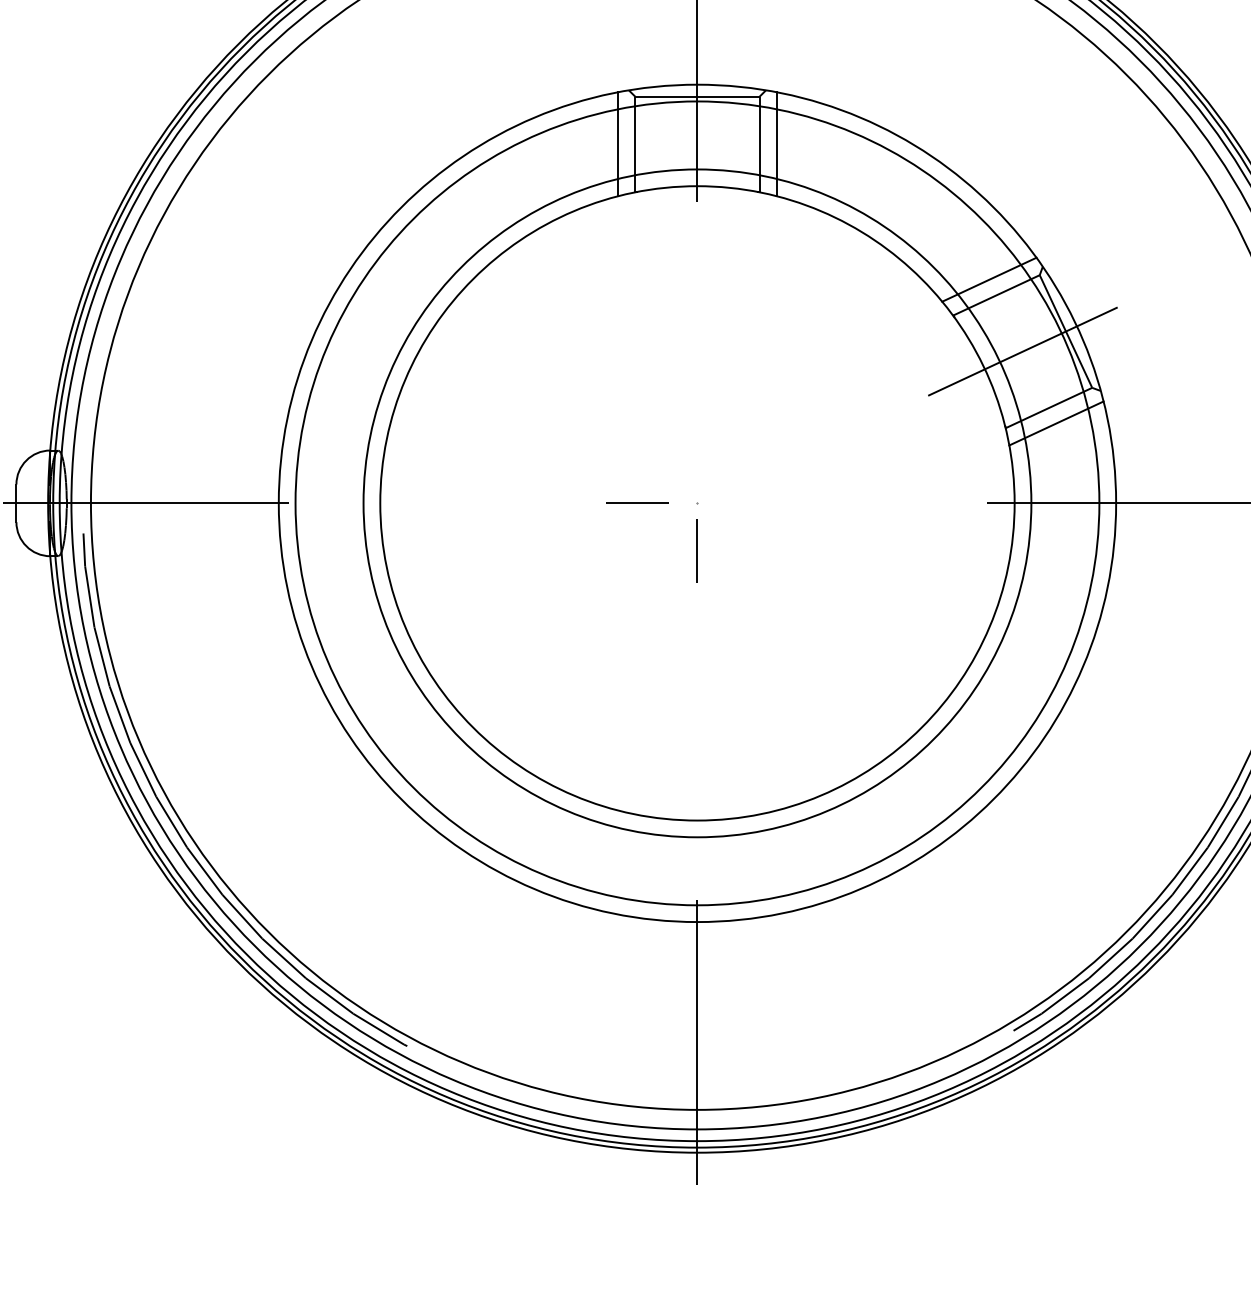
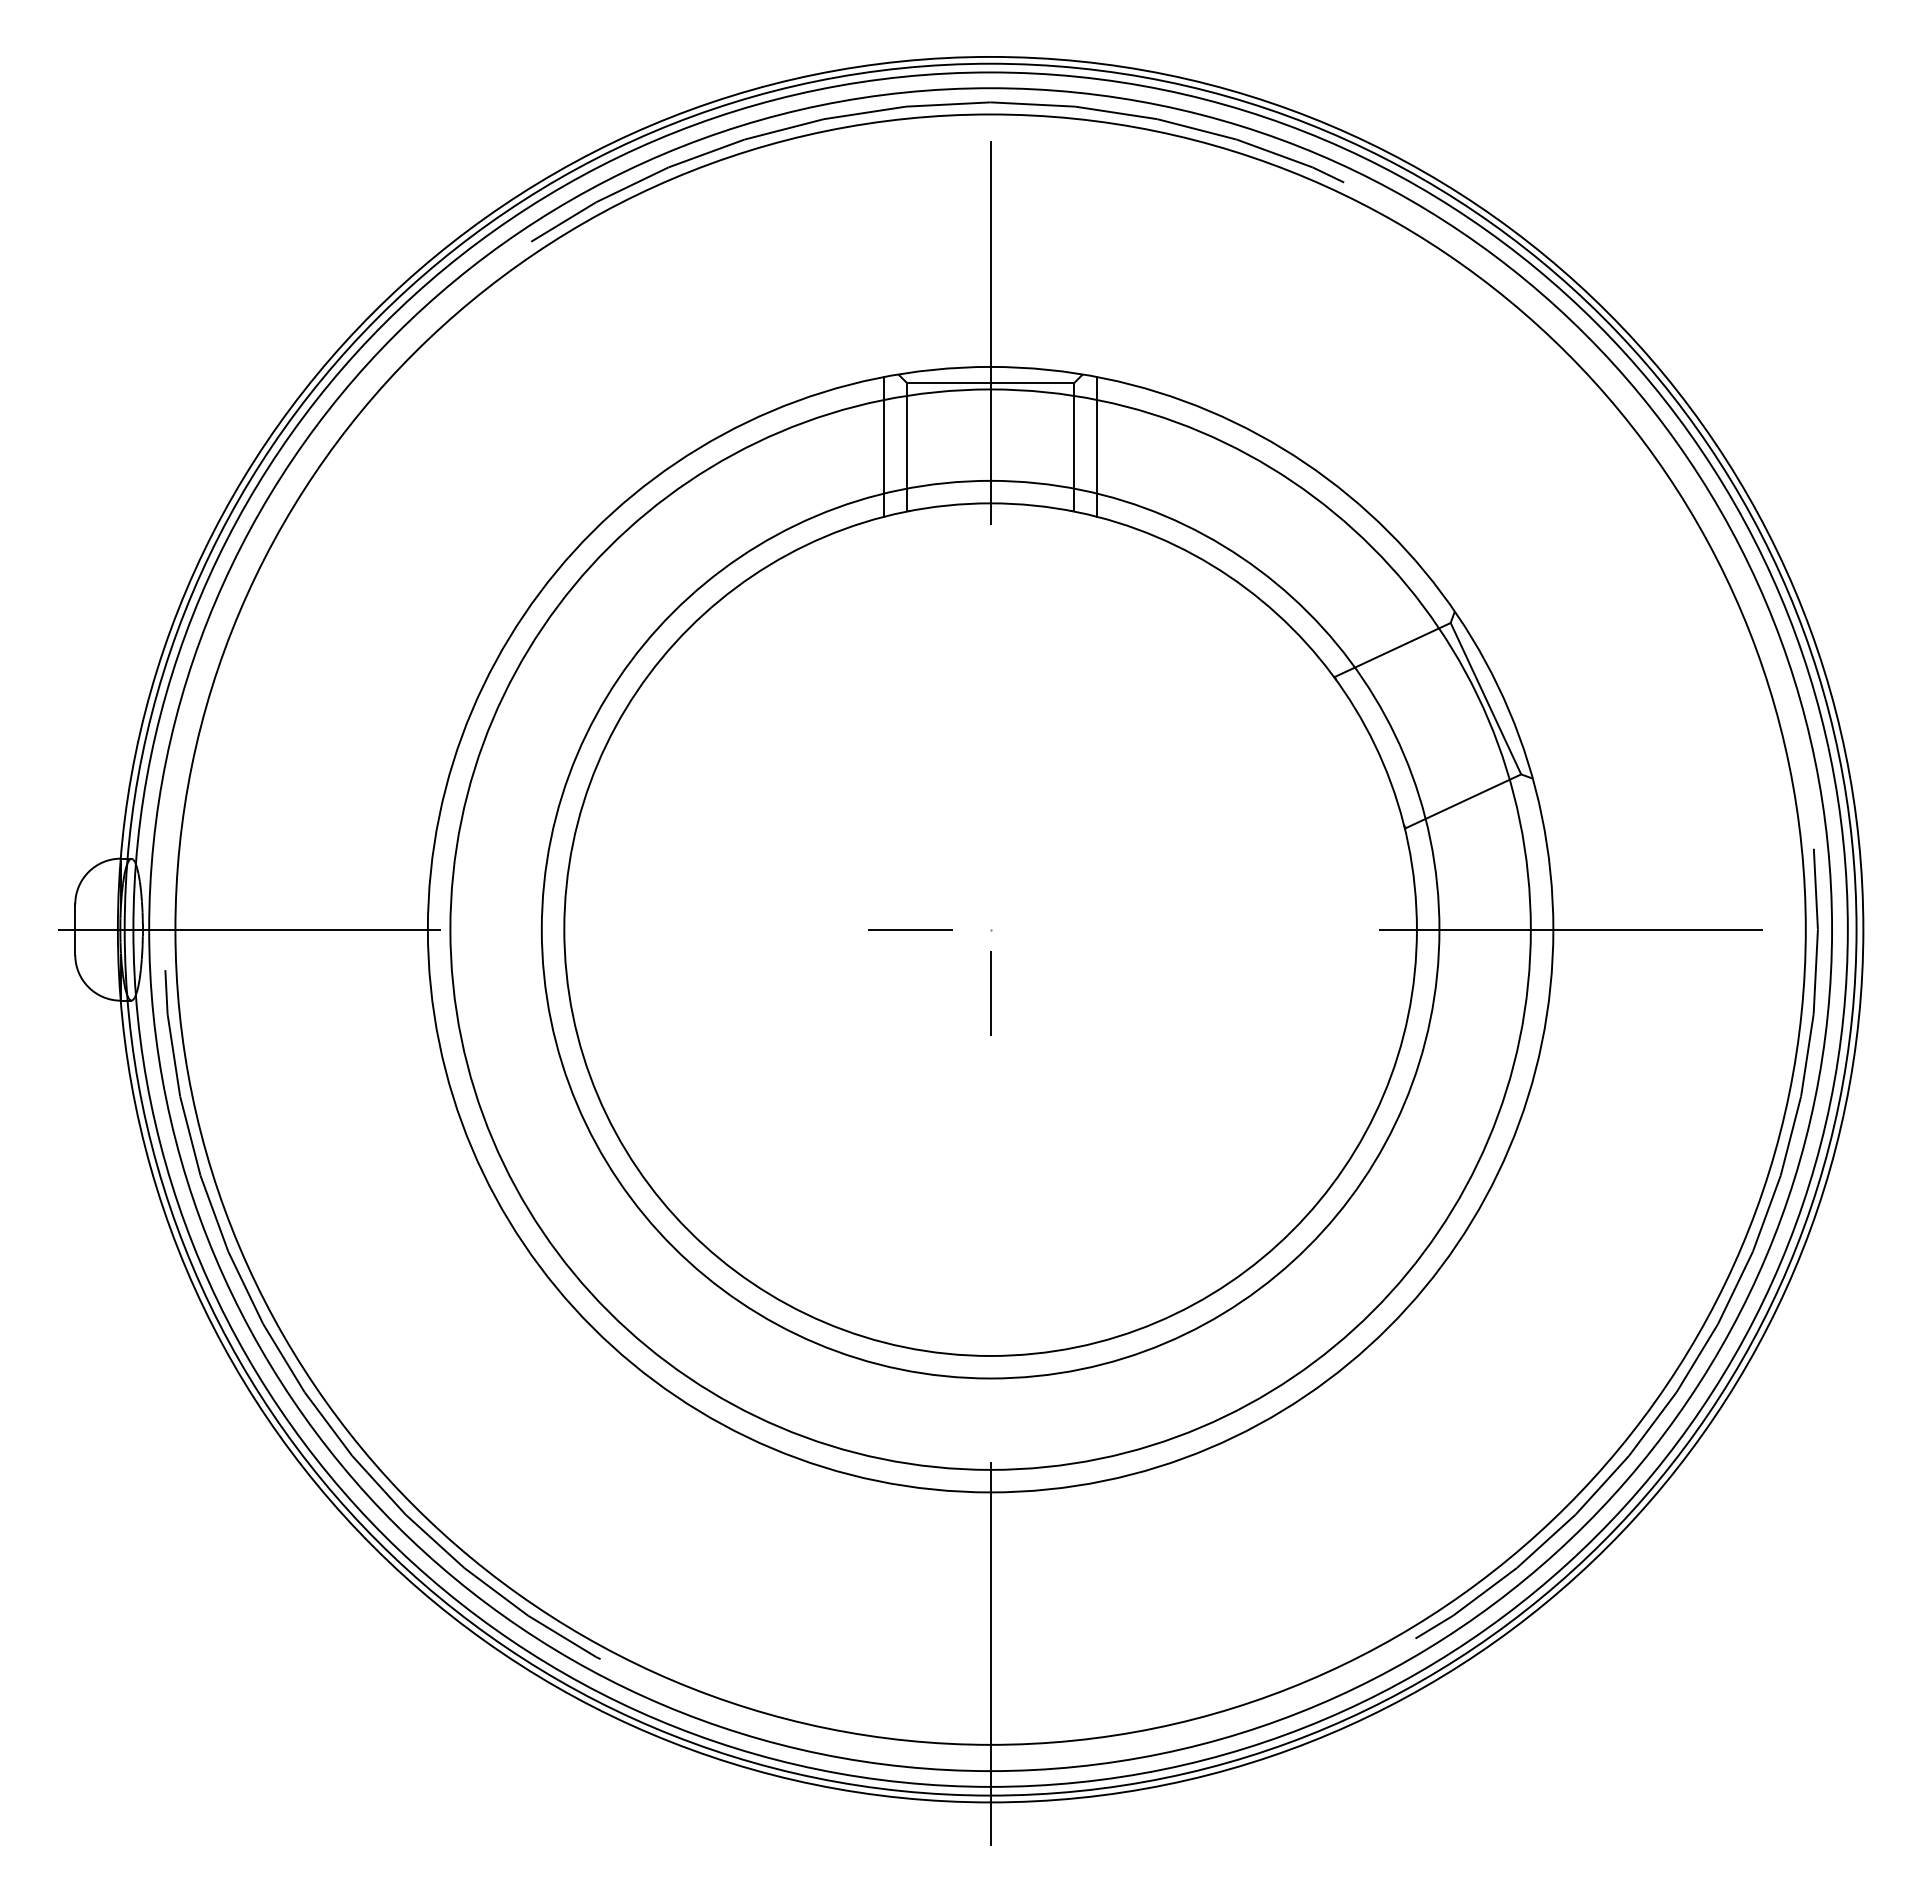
line: (989, 279) -> (1382, 628), removed
line: (1022, 351) -> (1427, 725), removed
line: (1055, 422) -> (1472, 821), removed

